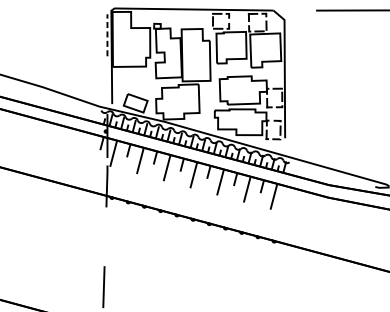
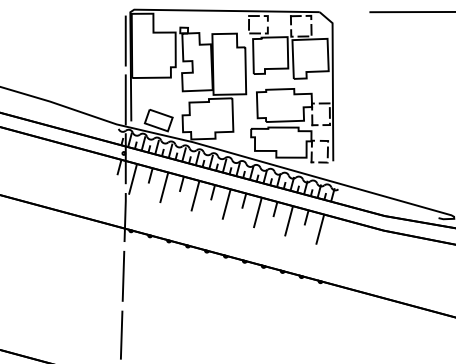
line: (107, 35) -> (125, 41), dashed -> solid
line: (107, 85) -> (125, 99), added
line: (105, 236) -> (123, 275), added

